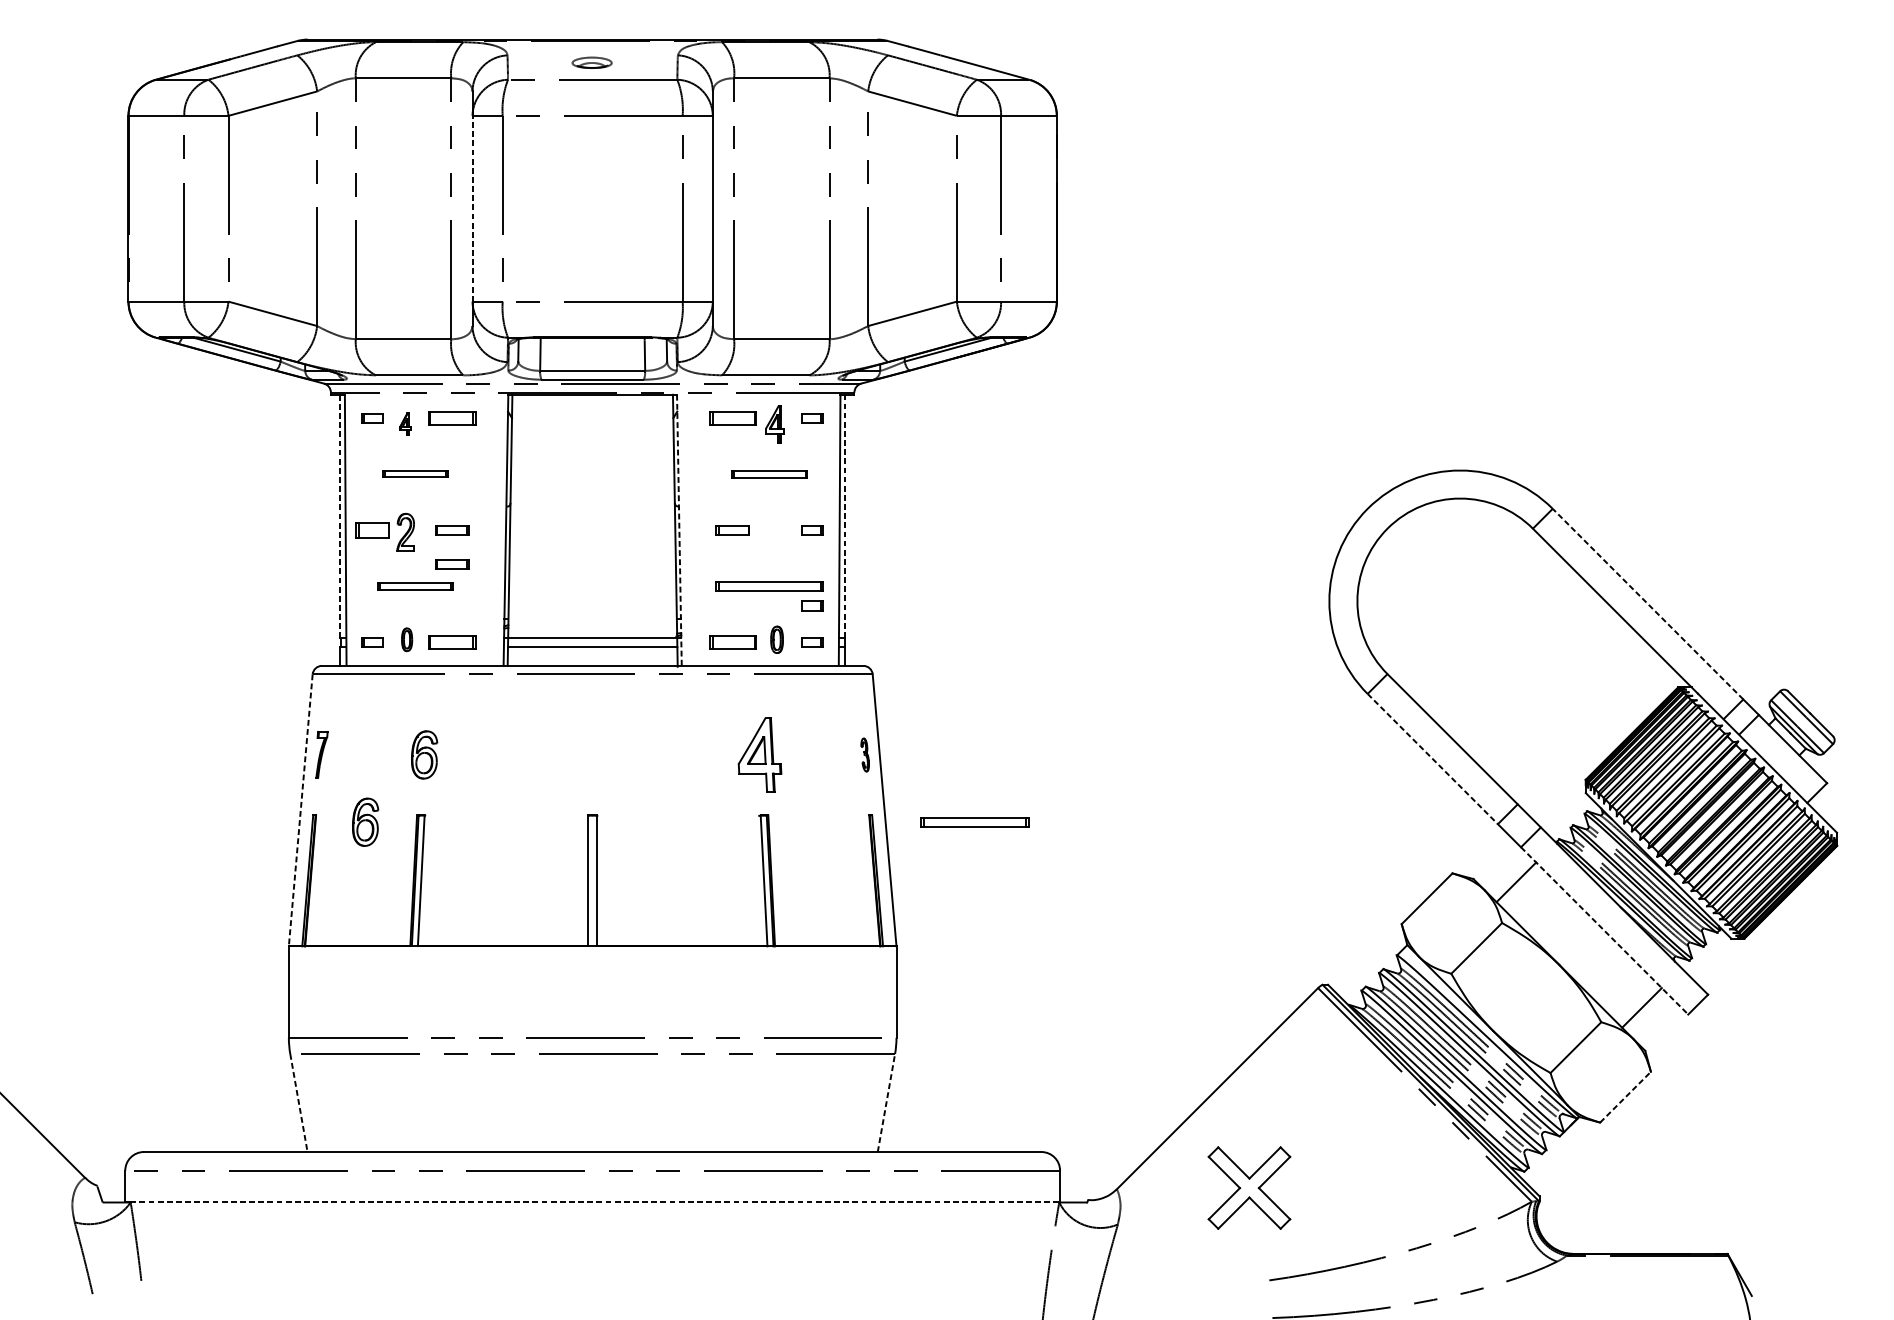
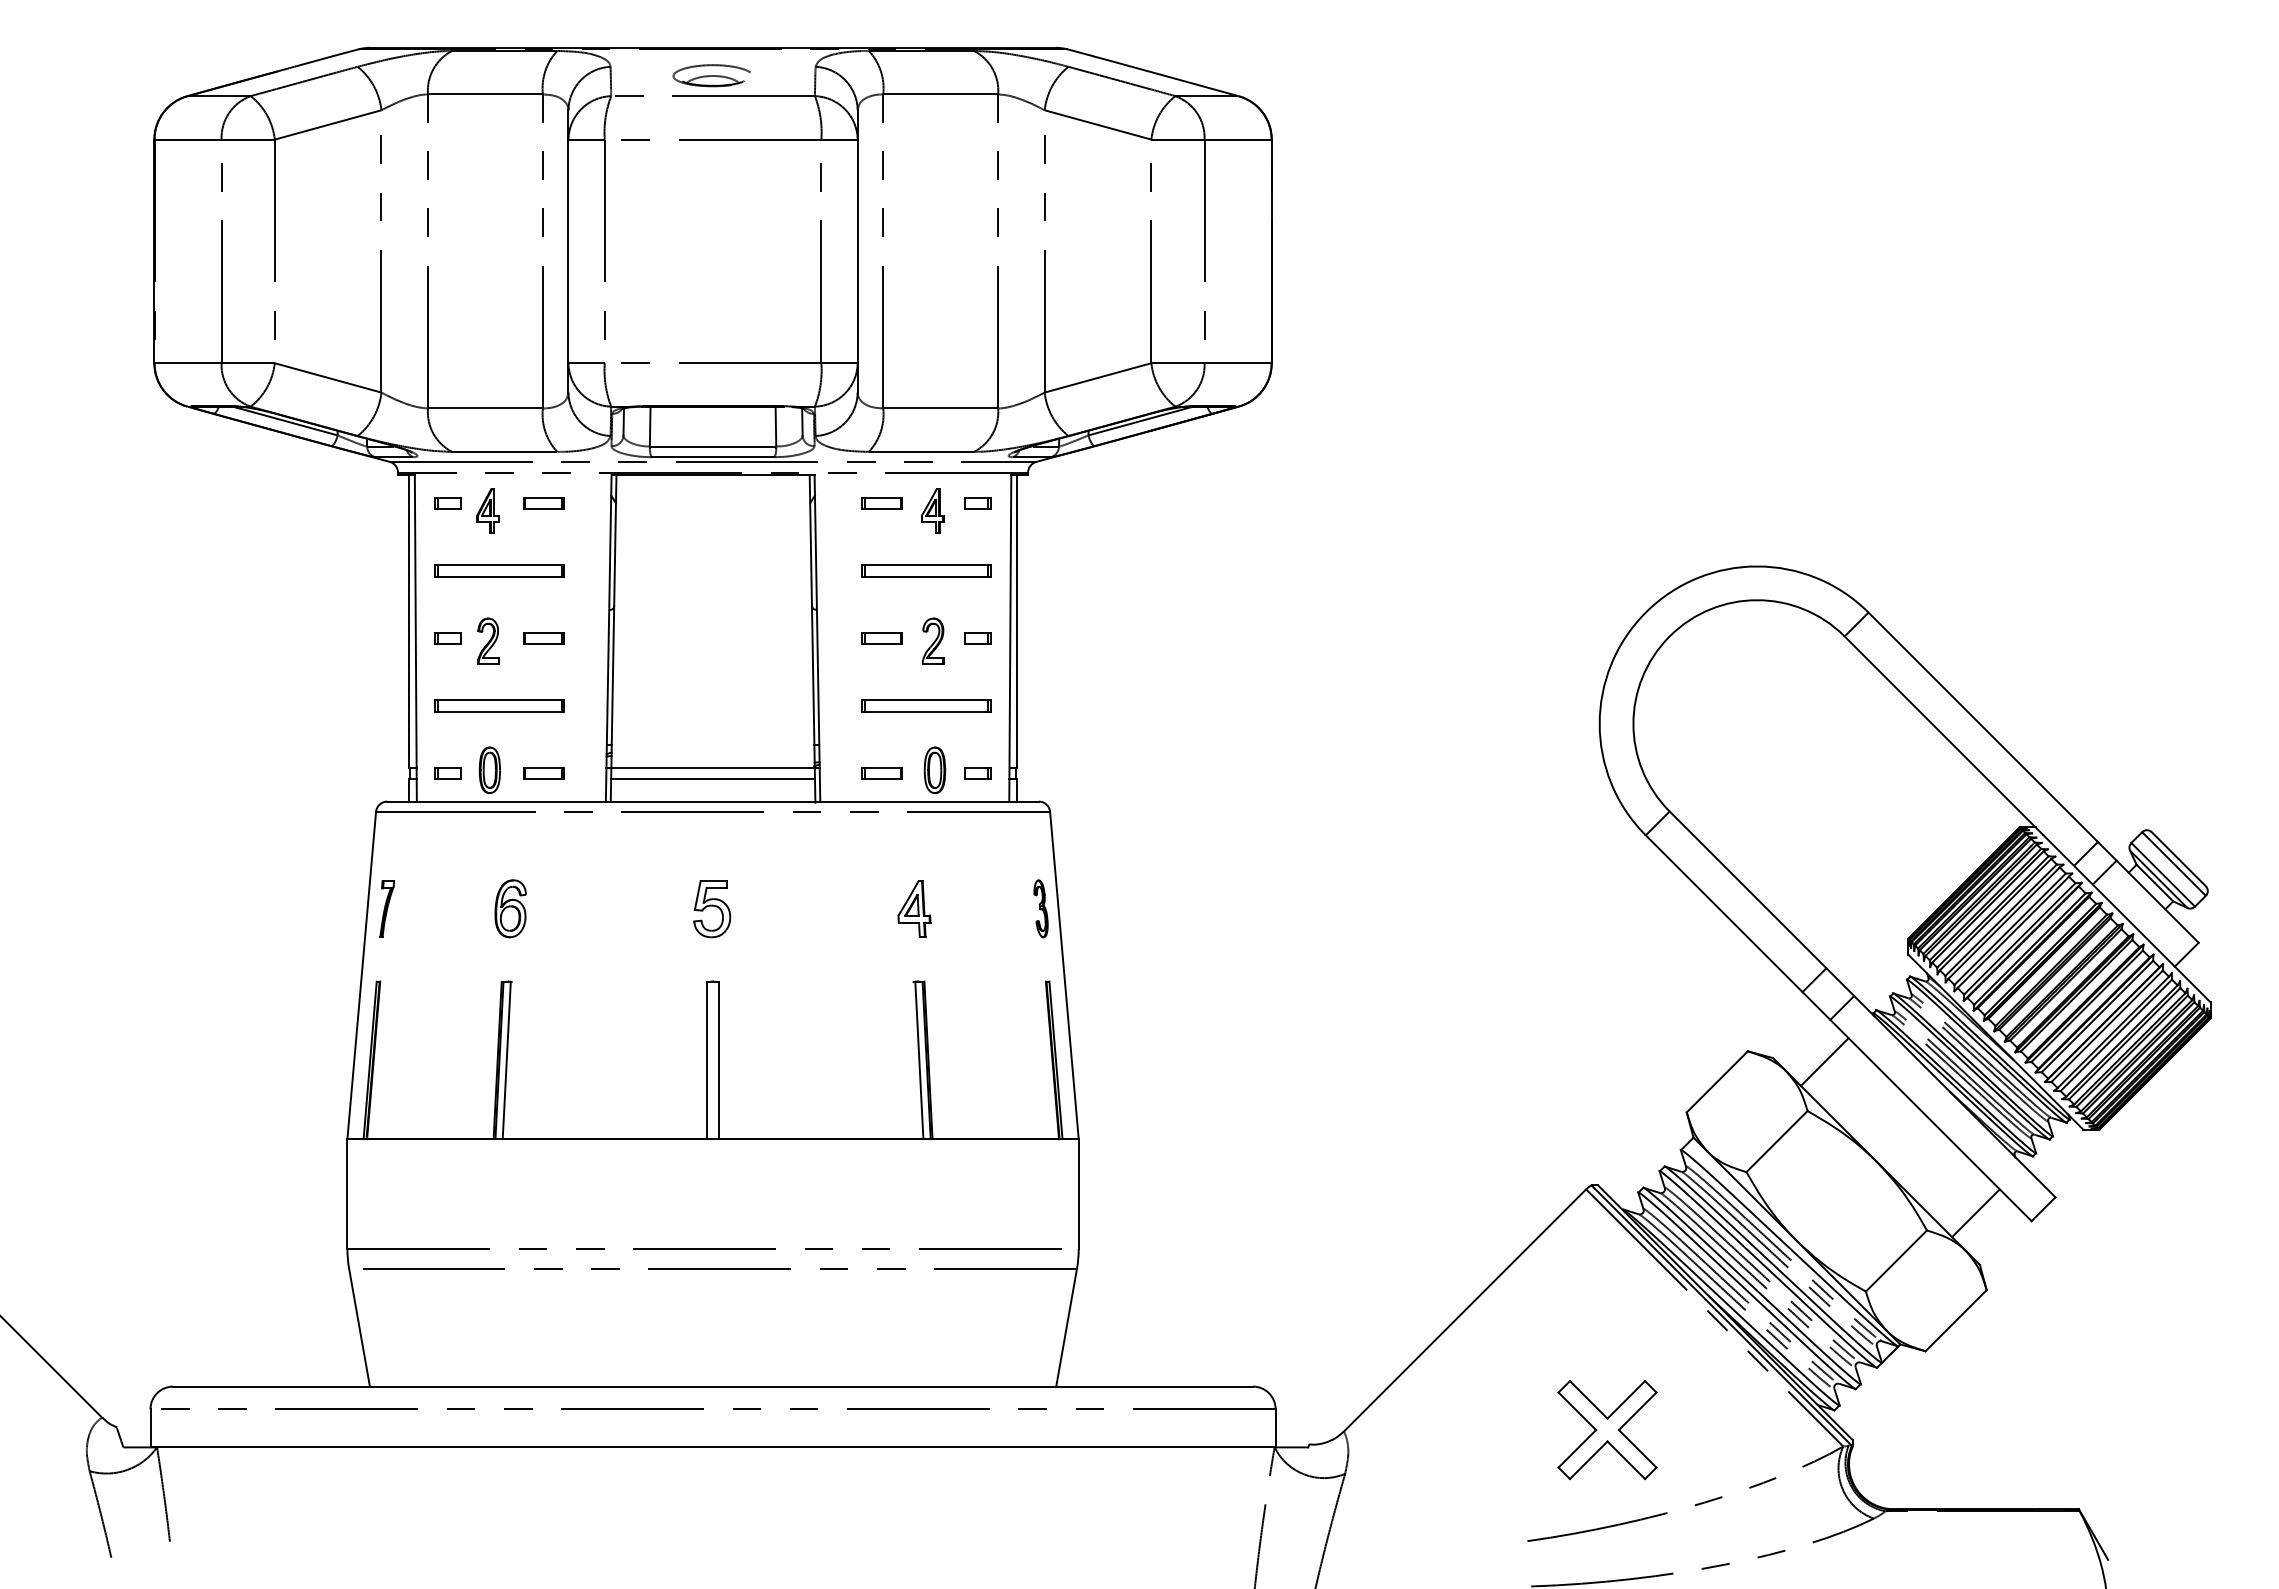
part: (591, 62) -> (711, 75), size x1.67
line: (472, 208) -> (568, 251), dashed -> solid
part: (451, 418) -> (543, 503), size x0.71
part: (732, 418) -> (881, 503), size x0.71
part: (405, 424) -> (487, 510), size x1.67
part: (415, 473) -> (499, 570), size x1.67
part: (770, 473) -> (926, 570), size x1.43
line: (844, 516) -> (1016, 621), dashed -> solid
line: (340, 517) -> (409, 622), dashed -> solid
part: (372, 530) -> (447, 638), size x0.62
line: (679, 530) -> (817, 638), dashed -> solid
part: (775, 532) -> (932, 640), added
part: (451, 564) -> (543, 679), removed
part: (415, 586) -> (499, 705), size x1.43
line: (1647, 603) -> (1982, 726), dashed -> solid
part: (812, 605) -> (977, 729), removed
part: (406, 639) -> (489, 769), size x1.67
part: (776, 639) -> (934, 769), size x1.43
part: (451, 642) -> (543, 773), size x0.71
part: (732, 642) -> (881, 773), size x0.71
part: (760, 754) -> (914, 908), size x0.62
part: (864, 754) -> (1040, 908), size x1.43
part: (592, 755) -> (712, 909), added
line: (1433, 758) -> (1724, 913), dashed -> solid
line: (300, 810) -> (361, 975), dashed -> solid
part: (365, 822) -> (439, 989), removed
part: (975, 822) -> (1173, 989), removed
line: (1605, 930) -> (1931, 1120), dashed -> solid
line: (1625, 1097) -> (1956, 1320), dashed -> solid
line: (298, 1102) -> (359, 1327), dashed -> solid
line: (886, 1102) -> (1066, 1327), dashed -> solid
part: (1249, 1188) -> (1607, 1430), moved
line: (594, 1202) -> (715, 1447), dashed -> solid

